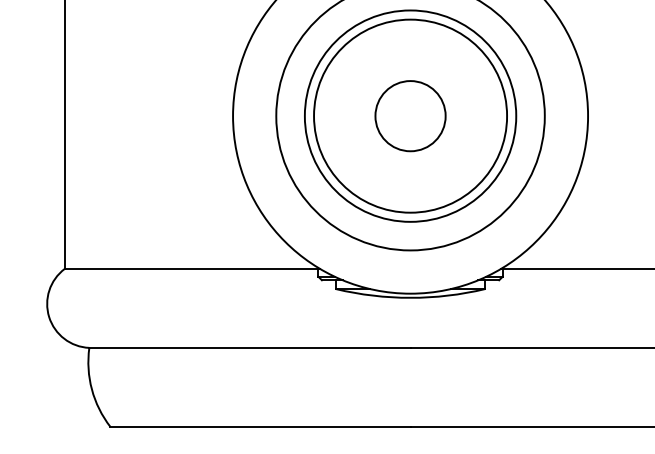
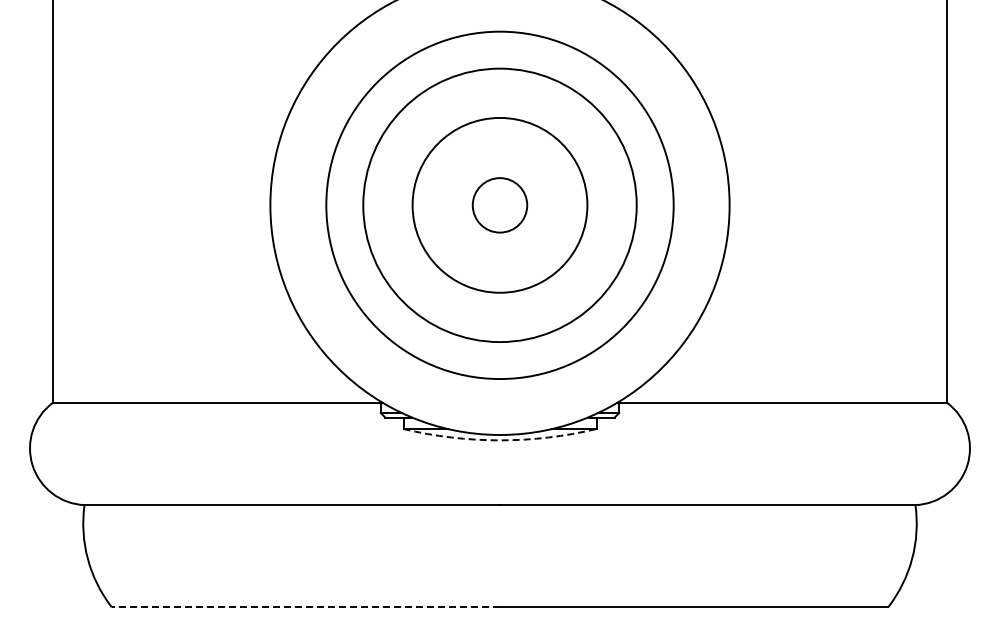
circle: (410, 115) -> (499, 204), size x0.6
circle: (410, 116) -> (499, 205), size x0.7
arc: (410, 297) -> (500, 440), solid -> dashed
line: (260, 427) -> (305, 607), solid -> dashed

